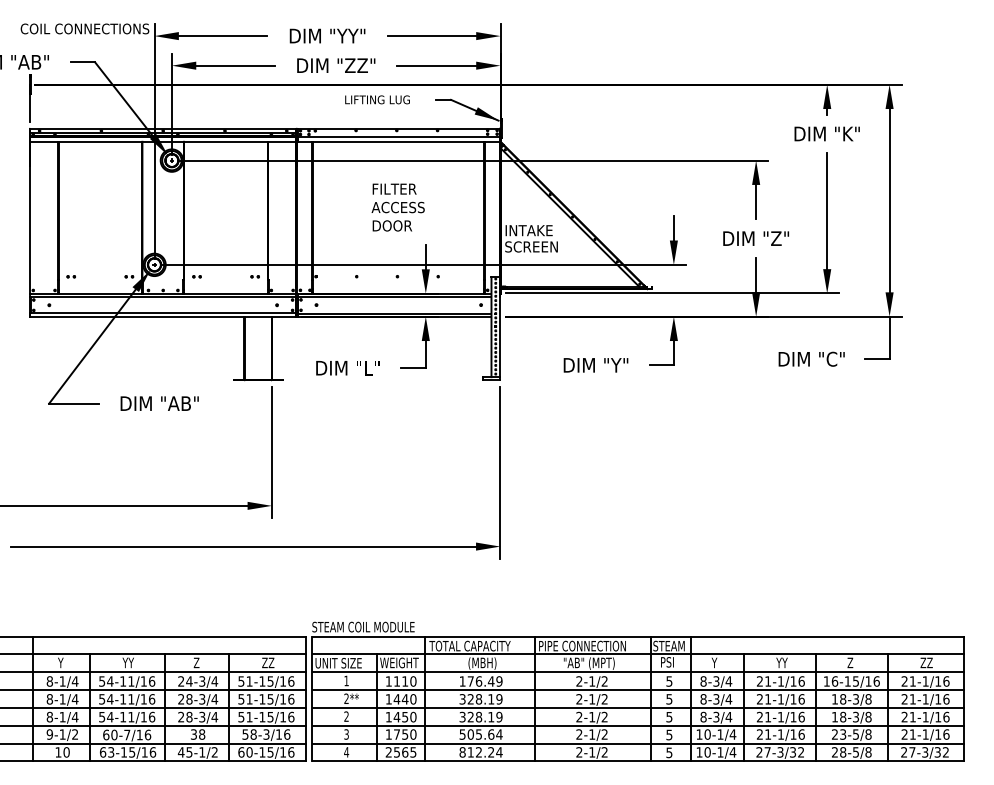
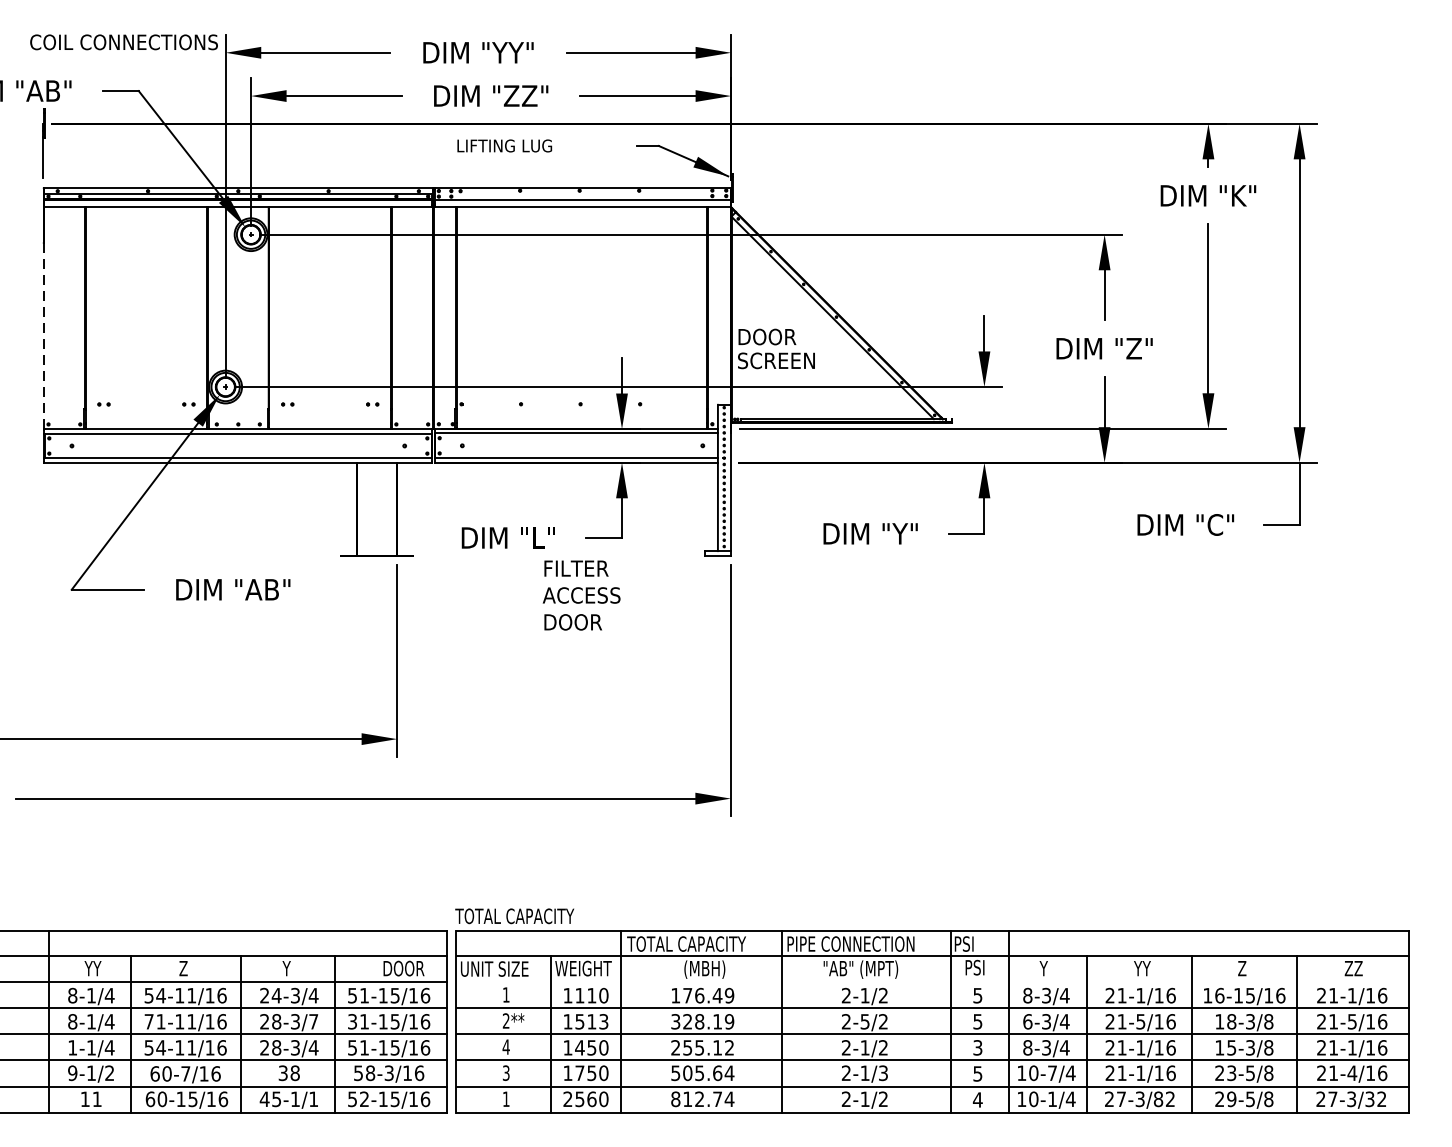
text: (377, 99) -> (504, 145), moved
text: (397, 207) -> (580, 595), moved
line: (30, 229) -> (44, 335), solid -> dashed
text: (529, 230) -> (773, 336), INTAKE -> DOOR
text: (362, 626) -> (529, 915), STEAM COIL MODULE -> TOTAL CAPACITY
text: (668, 645) -> (976, 943), STEAM -> PSI
text: (66, 662) -> (97, 967), Y -> YY
text: (127, 662) -> (186, 967), YY -> Z
text: (196, 662) -> (286, 967), Z -> Y
text: (276, 662) -> (403, 967), ZZ -> DOOR
line: (638, 672) -> (932, 982), removed
text: (241, 698) -> (352, 1020), 51-15/16 -> 31-15/16
text: (106, 699) -> (155, 1022), 54-11/16 -> 71-11/16
text: (214, 699) -> (313, 1022), 28-3/4 -> 28-3/7
text: (404, 699) -> (590, 1022), 1440 -> 1513
text: (592, 699) -> (865, 1022), 2-1/2 -> 2-5/2
text: (703, 699) -> (1027, 1022), 8-3/4 -> 6-3/4
text: (780, 699) -> (1140, 1022), 21-1/16 -> 21-5/16
text: (925, 699) -> (1352, 1022), 21-1/16 -> 21-5/16
text: (49, 716) -> (72, 1046), 8-1/4 -> 1-1/4
text: (346, 716) -> (506, 1046), 2 -> 4
text: (480, 716) -> (701, 1046), 328.19 -> 255.12
text: (669, 716) -> (978, 1046), 5 -> 3
text: (843, 716) -> (1232, 1046), 18-3/8 -> 15-3/8
text: (604, 734) -> (883, 1073), 2-1/2 -> 2-1/3
text: (720, 734) -> (1052, 1073), 10-1/4 -> 10-7/4
text: (925, 734) -> (1352, 1073), 21-1/16 -> 21-4/16
text: (66, 752) -> (97, 1099), 10 -> 11
text: (111, 752) -> (162, 1099), 63-15/16 -> 60-15/16
text: (214, 752) -> (313, 1099), 45-1/2 -> 45-1/1
text: (245, 752) -> (358, 1099), 60-15/16 -> 52-15/16
text: (346, 752) -> (506, 1099), 4 -> 1
text: (413, 752) -> (604, 1099), 2565 -> 2560
text: (491, 752) -> (717, 1099), 812.24 -> 812.74
text: (669, 752) -> (978, 1099), 5 -> 4
text: (792, 752) -> (1157, 1099), 27-3/32 -> 27-3/82
text: (843, 752) -> (1232, 1099), 28-5/8 -> 29-5/8

